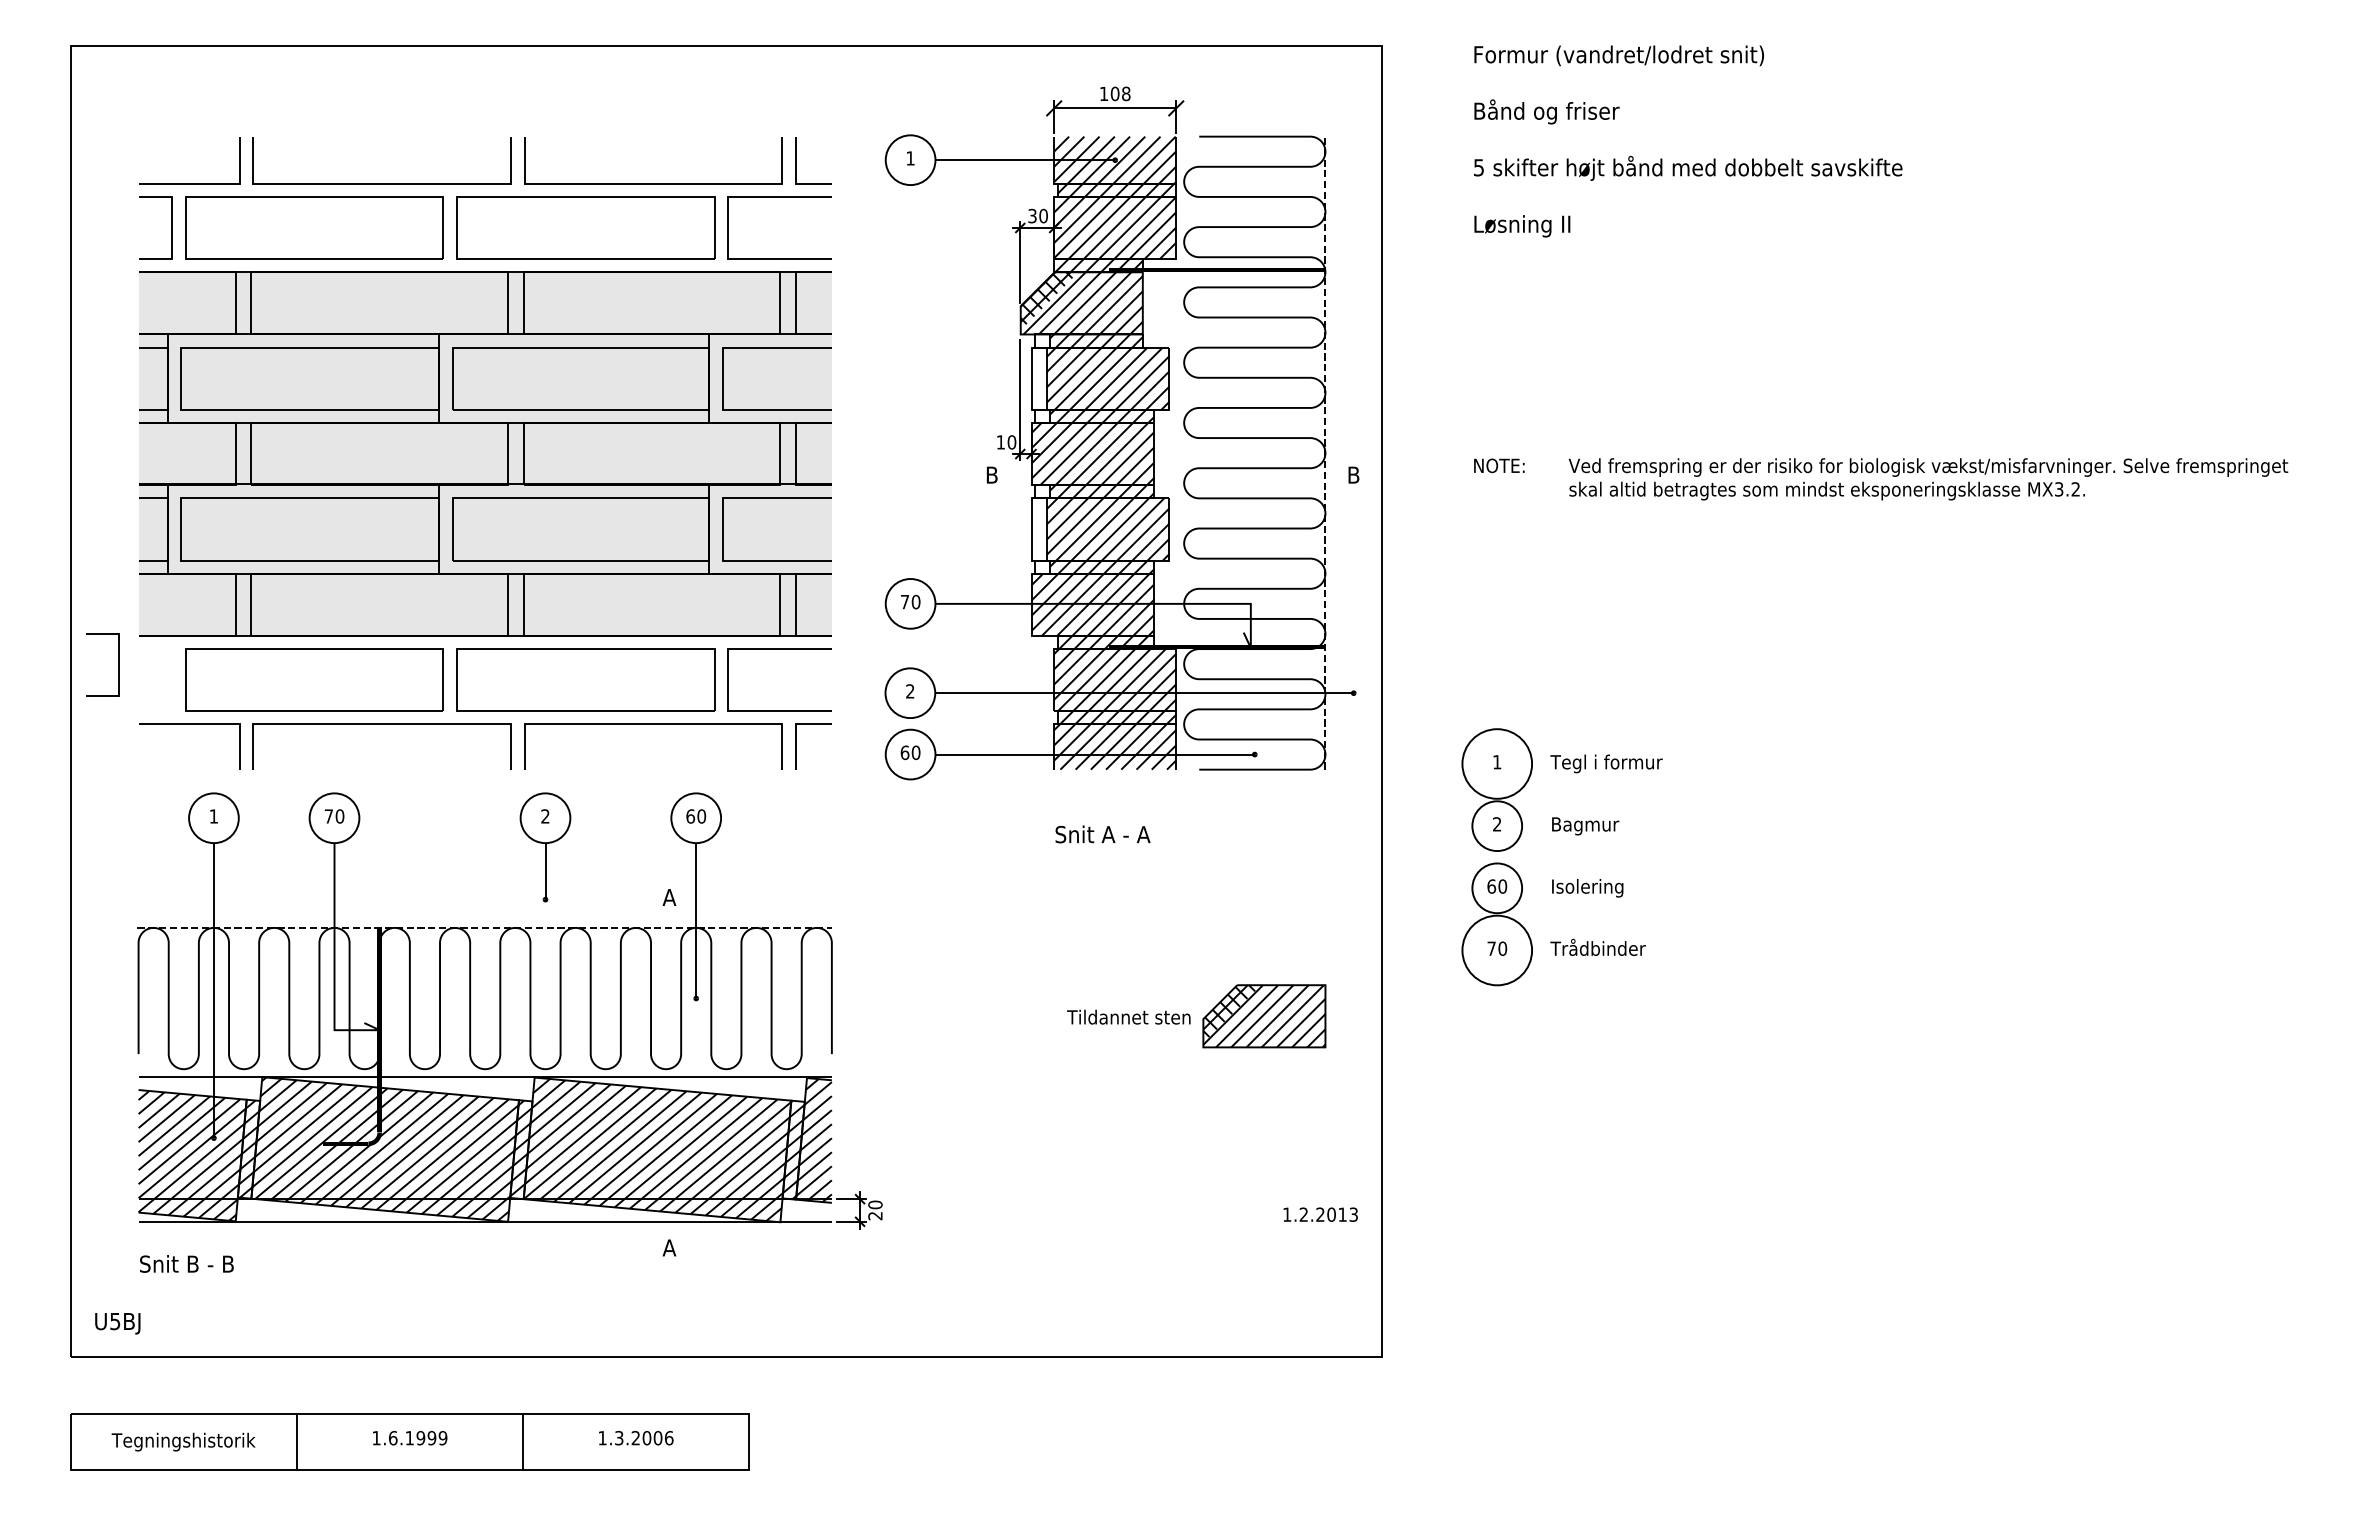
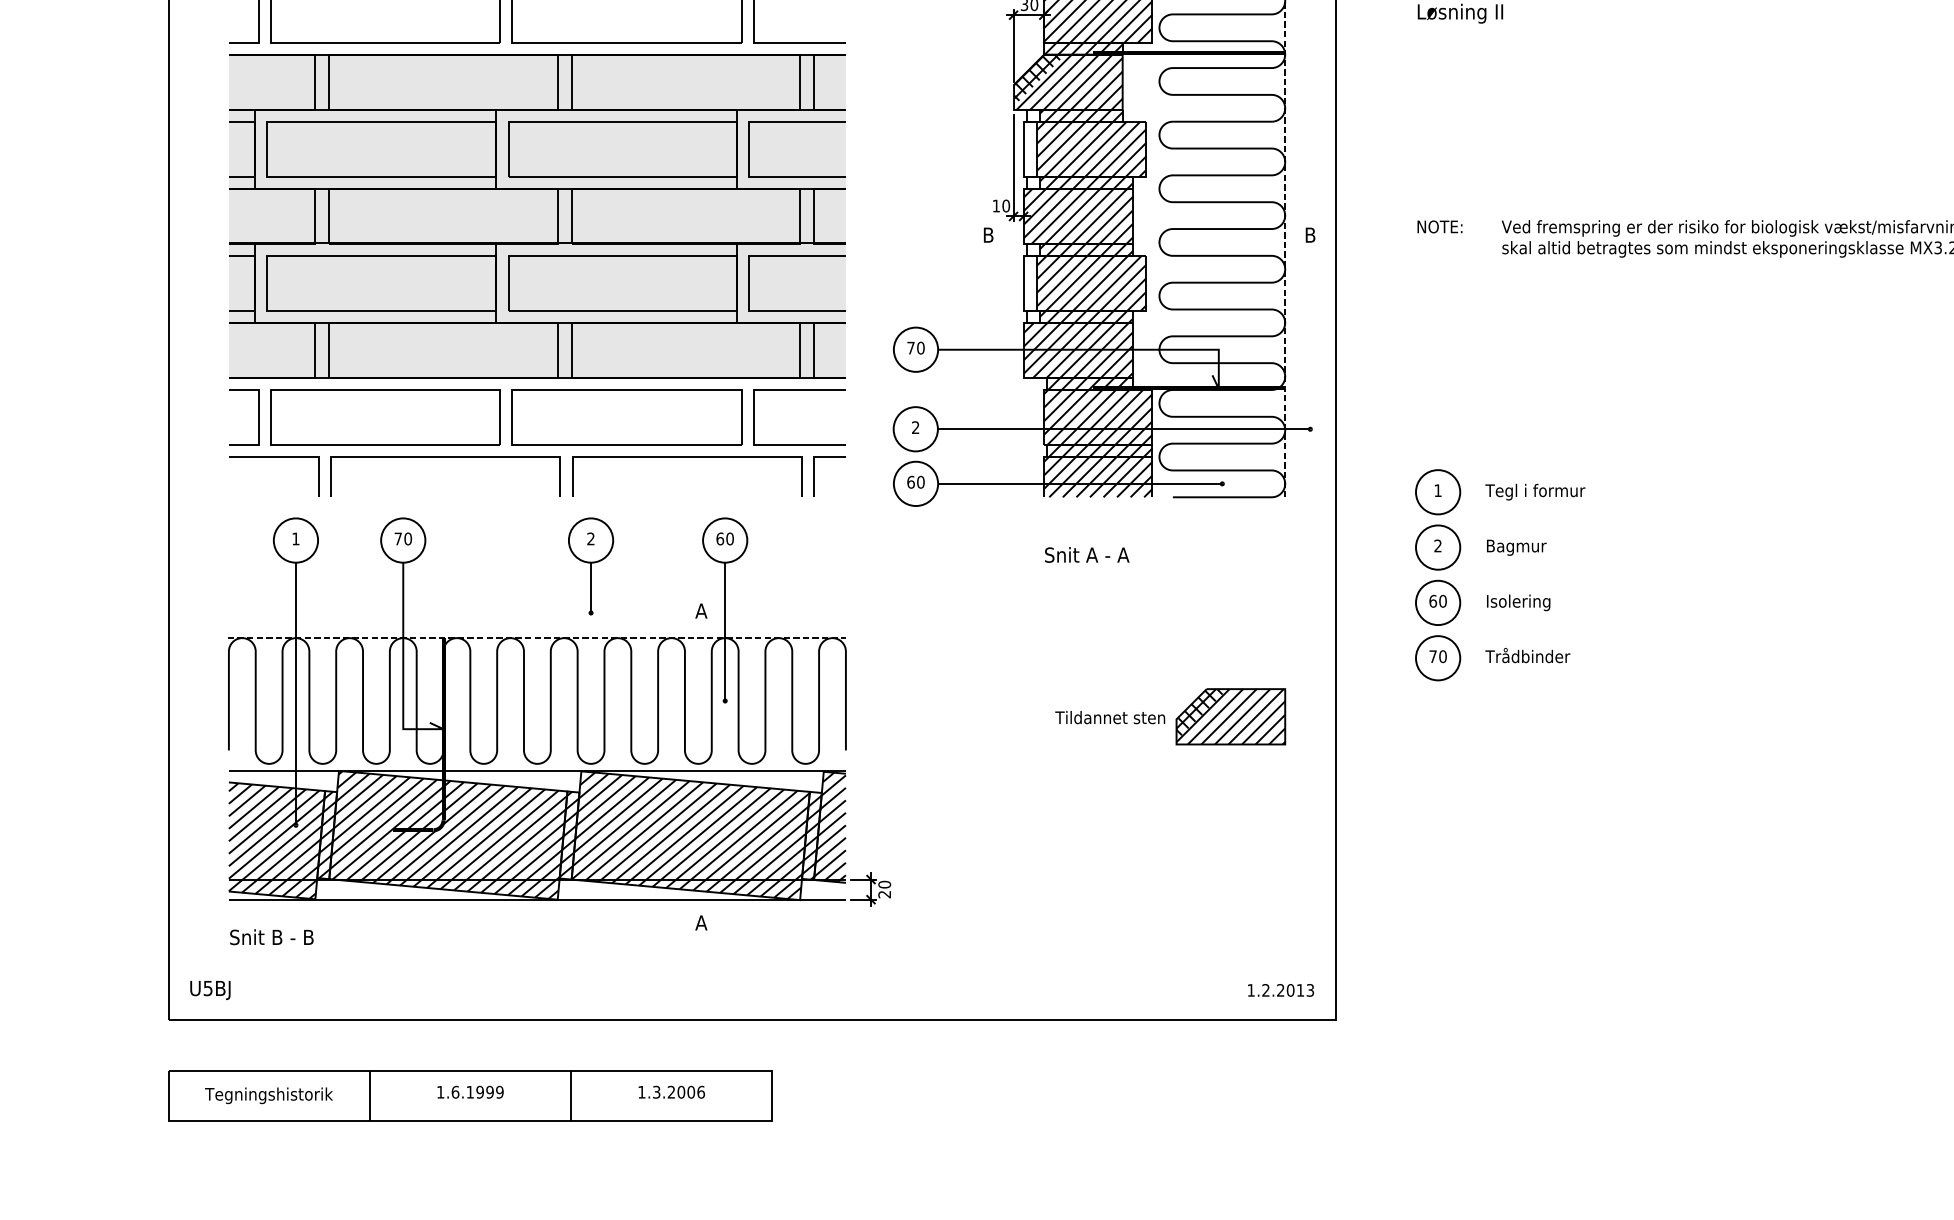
line: (118, 664) -> (258, 417), moved
circle: (1497, 763) -> (1438, 491), size x0.71
circle: (1497, 950) -> (1438, 658), size x0.71
text: (1320, 1214) -> (1280, 990), moved

